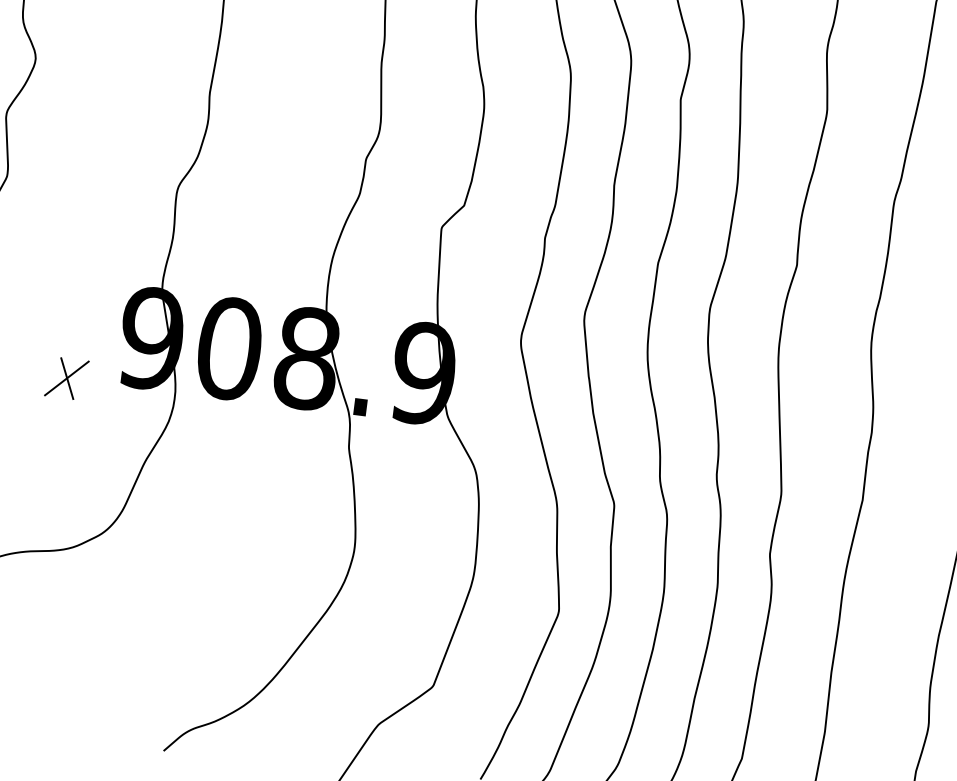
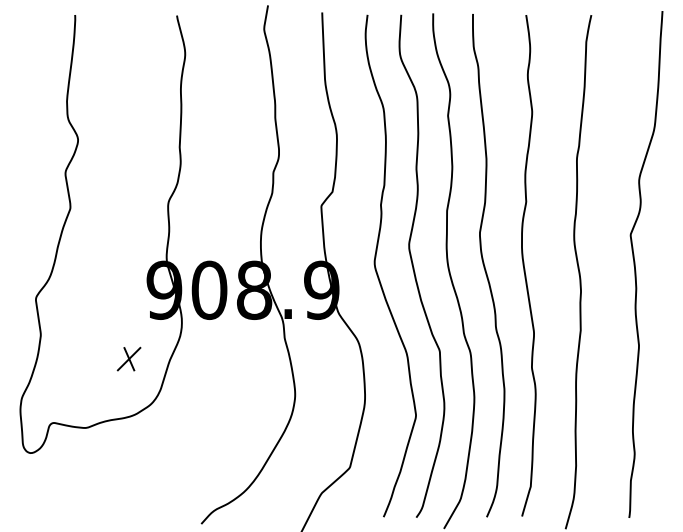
part: (65, 377) -> (128, 358), moved

